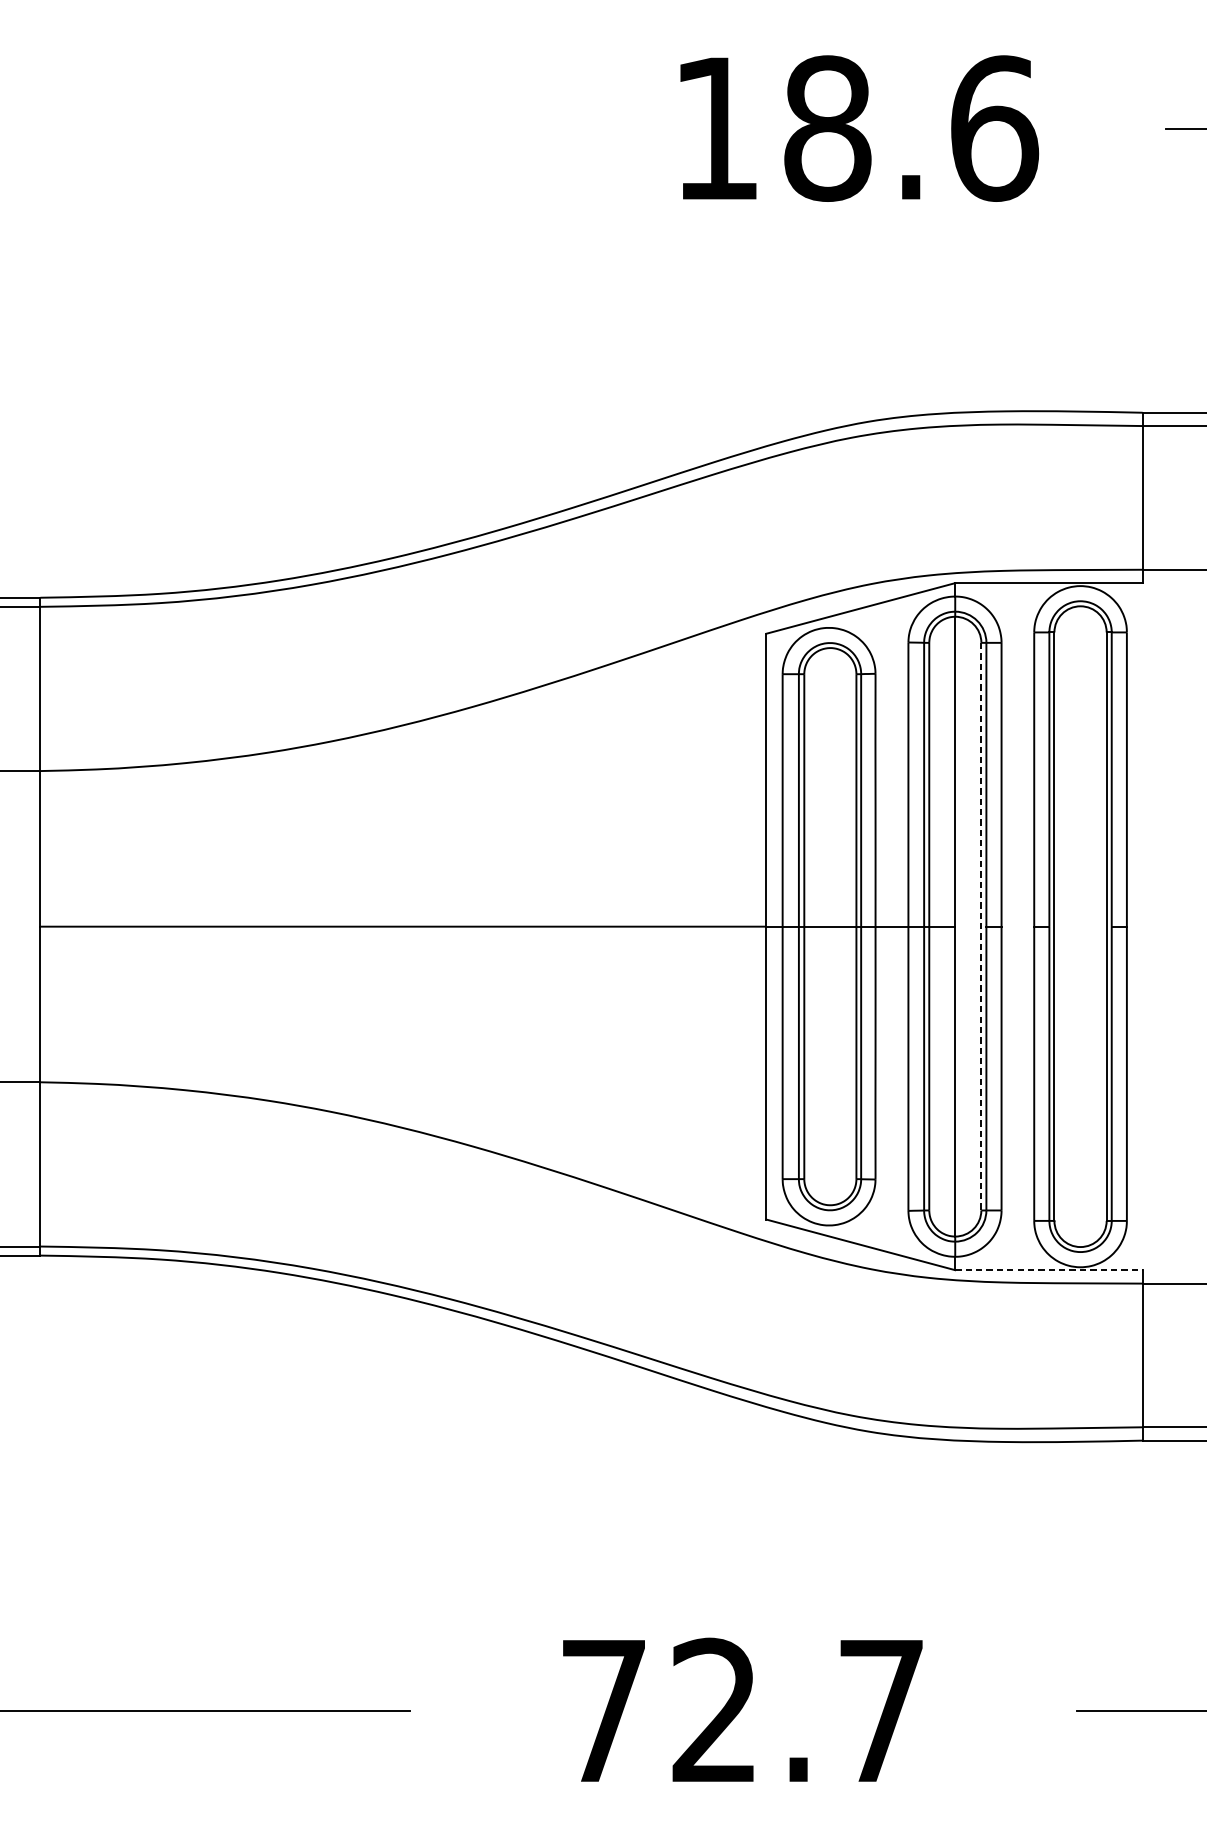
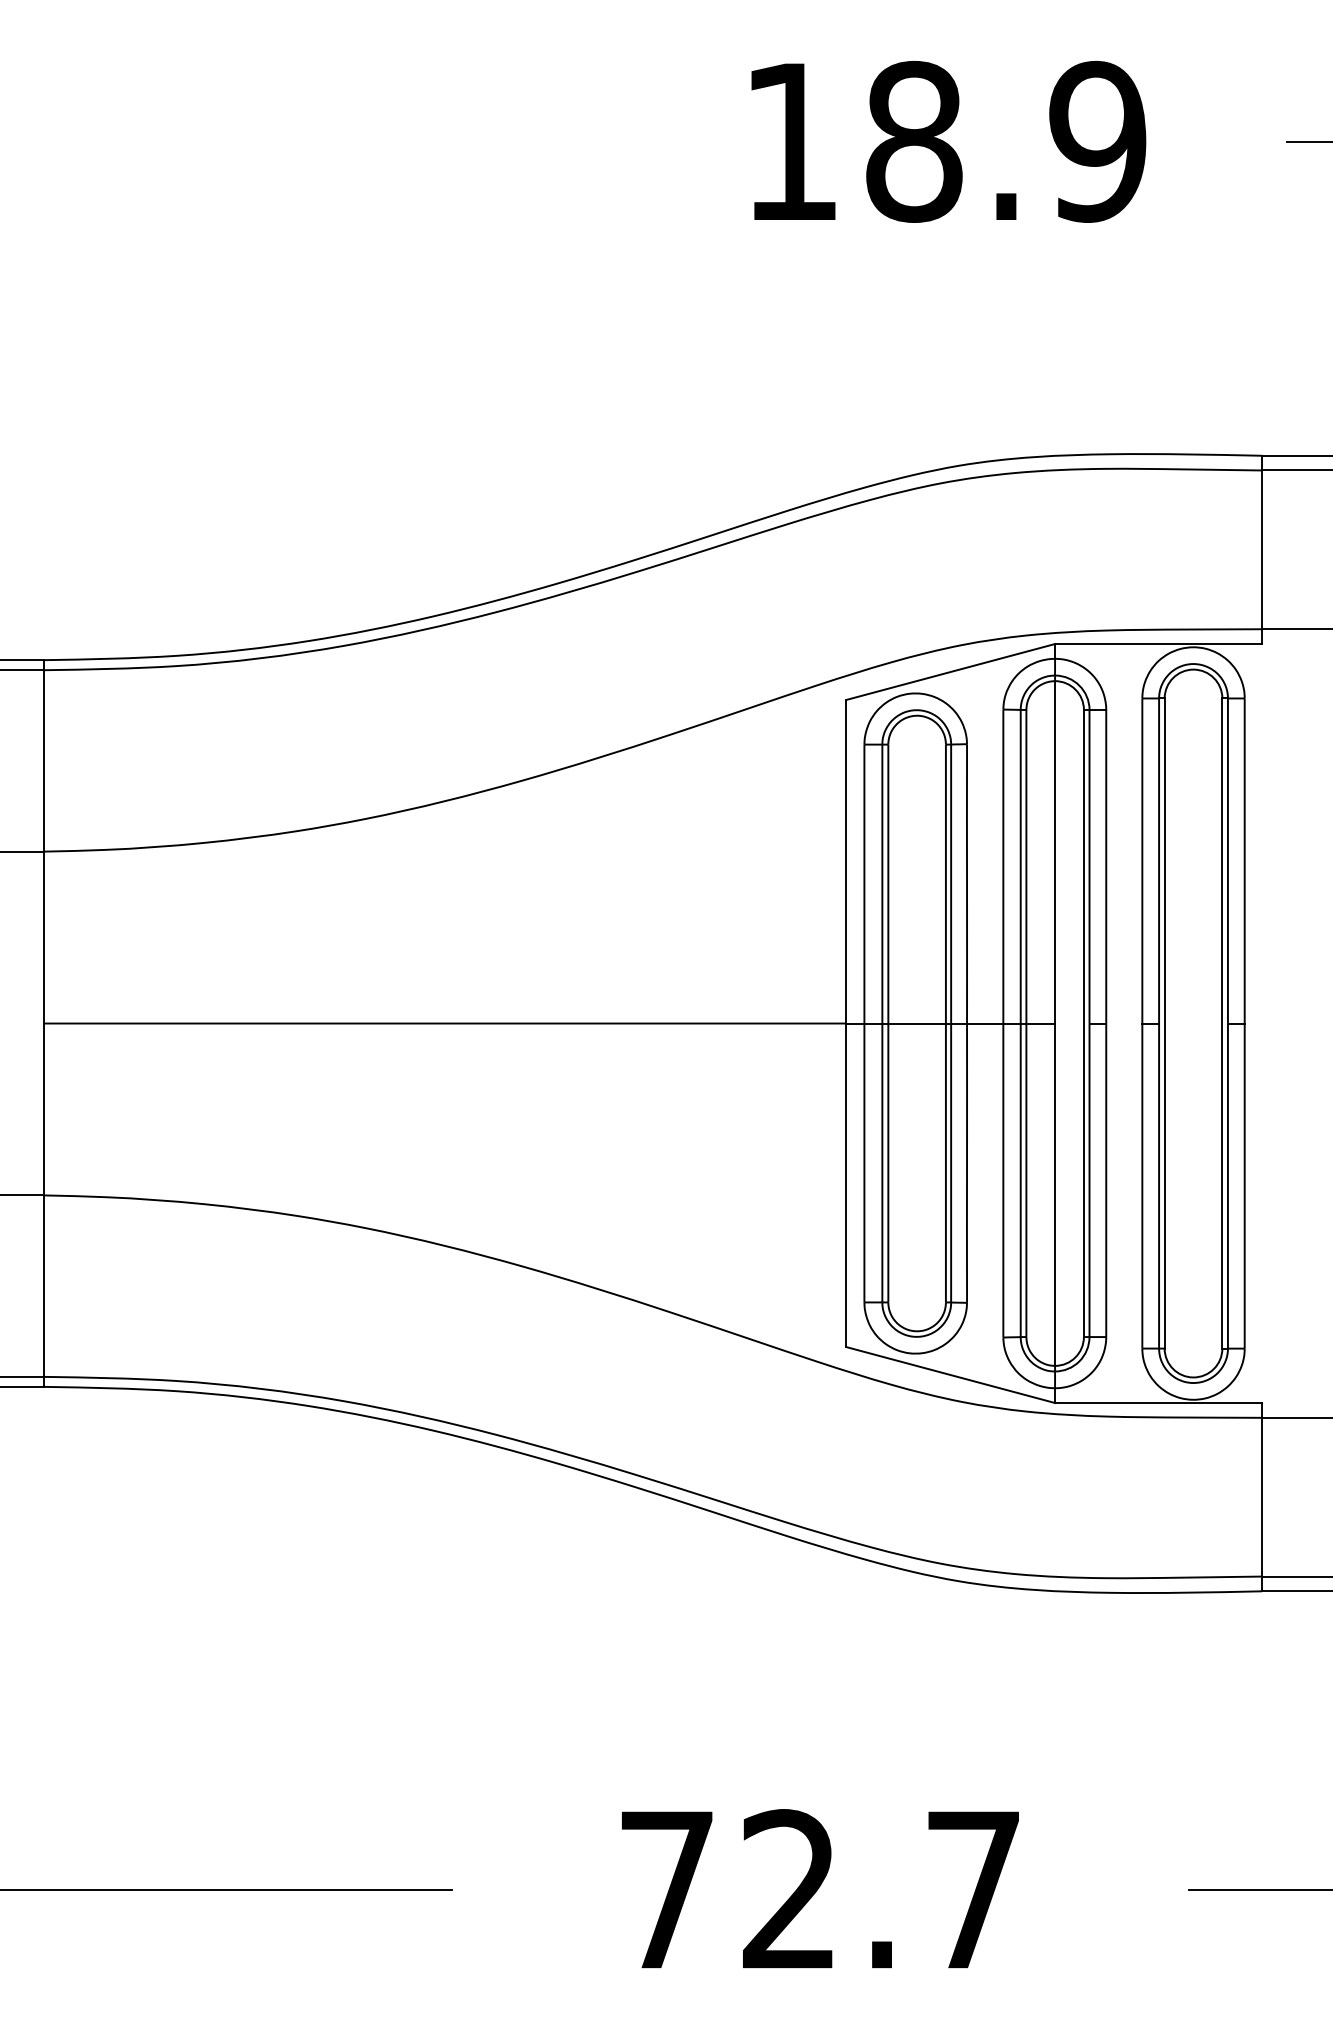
text: (994, 128) -> (1098, 141), 18.6 -> 18.9
line: (980, 926) -> (1083, 1023), dashed -> solid
line: (1048, 1270) -> (1158, 1403), dashed -> solid

